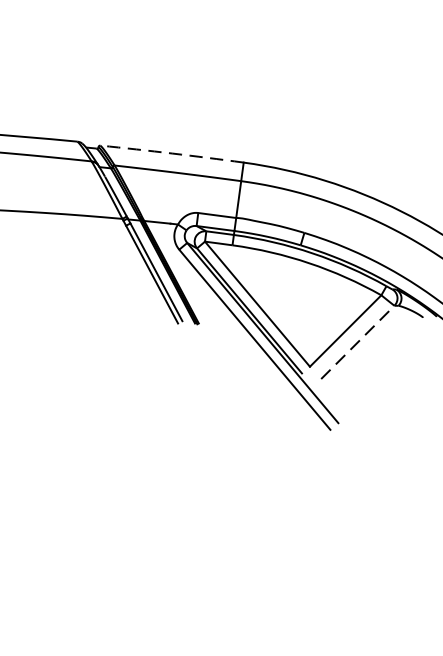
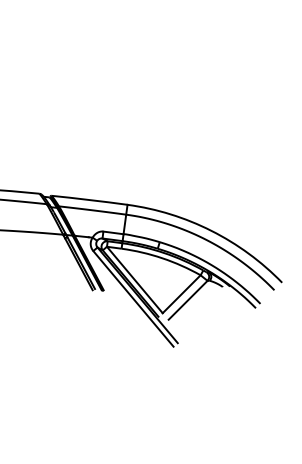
arc: (172, 154) -> (89, 200), dashed -> solid
line: (358, 342) -> (188, 300), dashed -> solid

